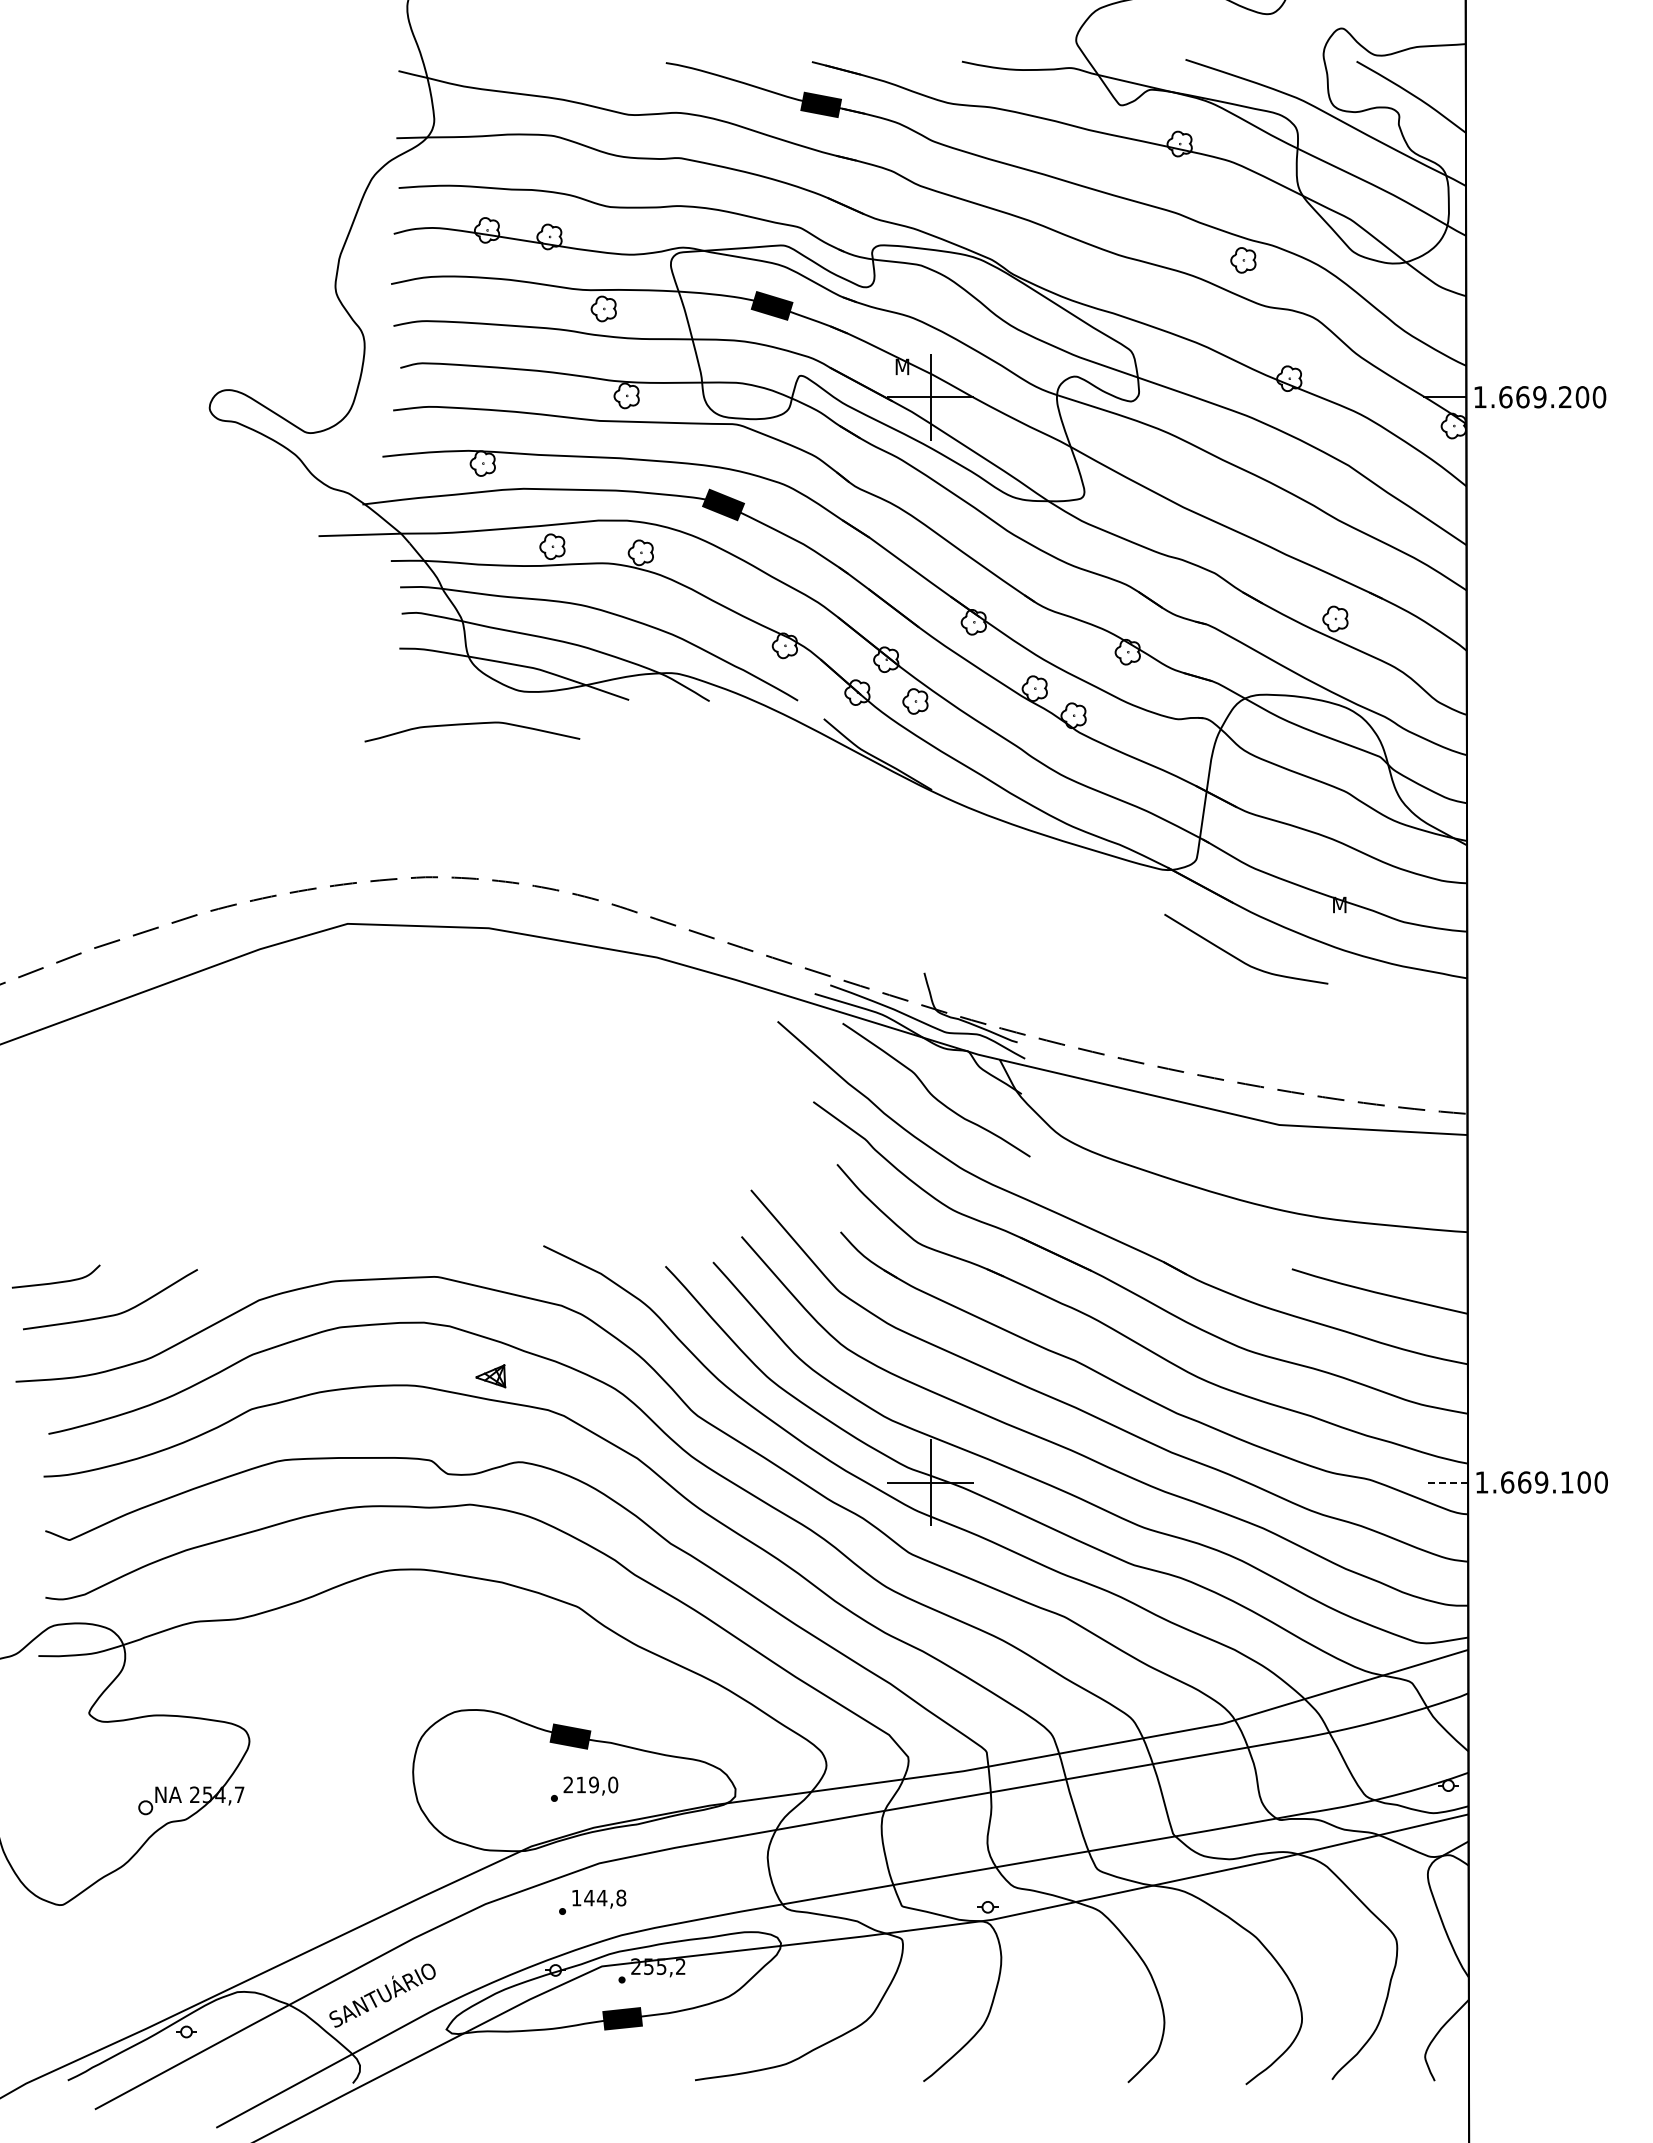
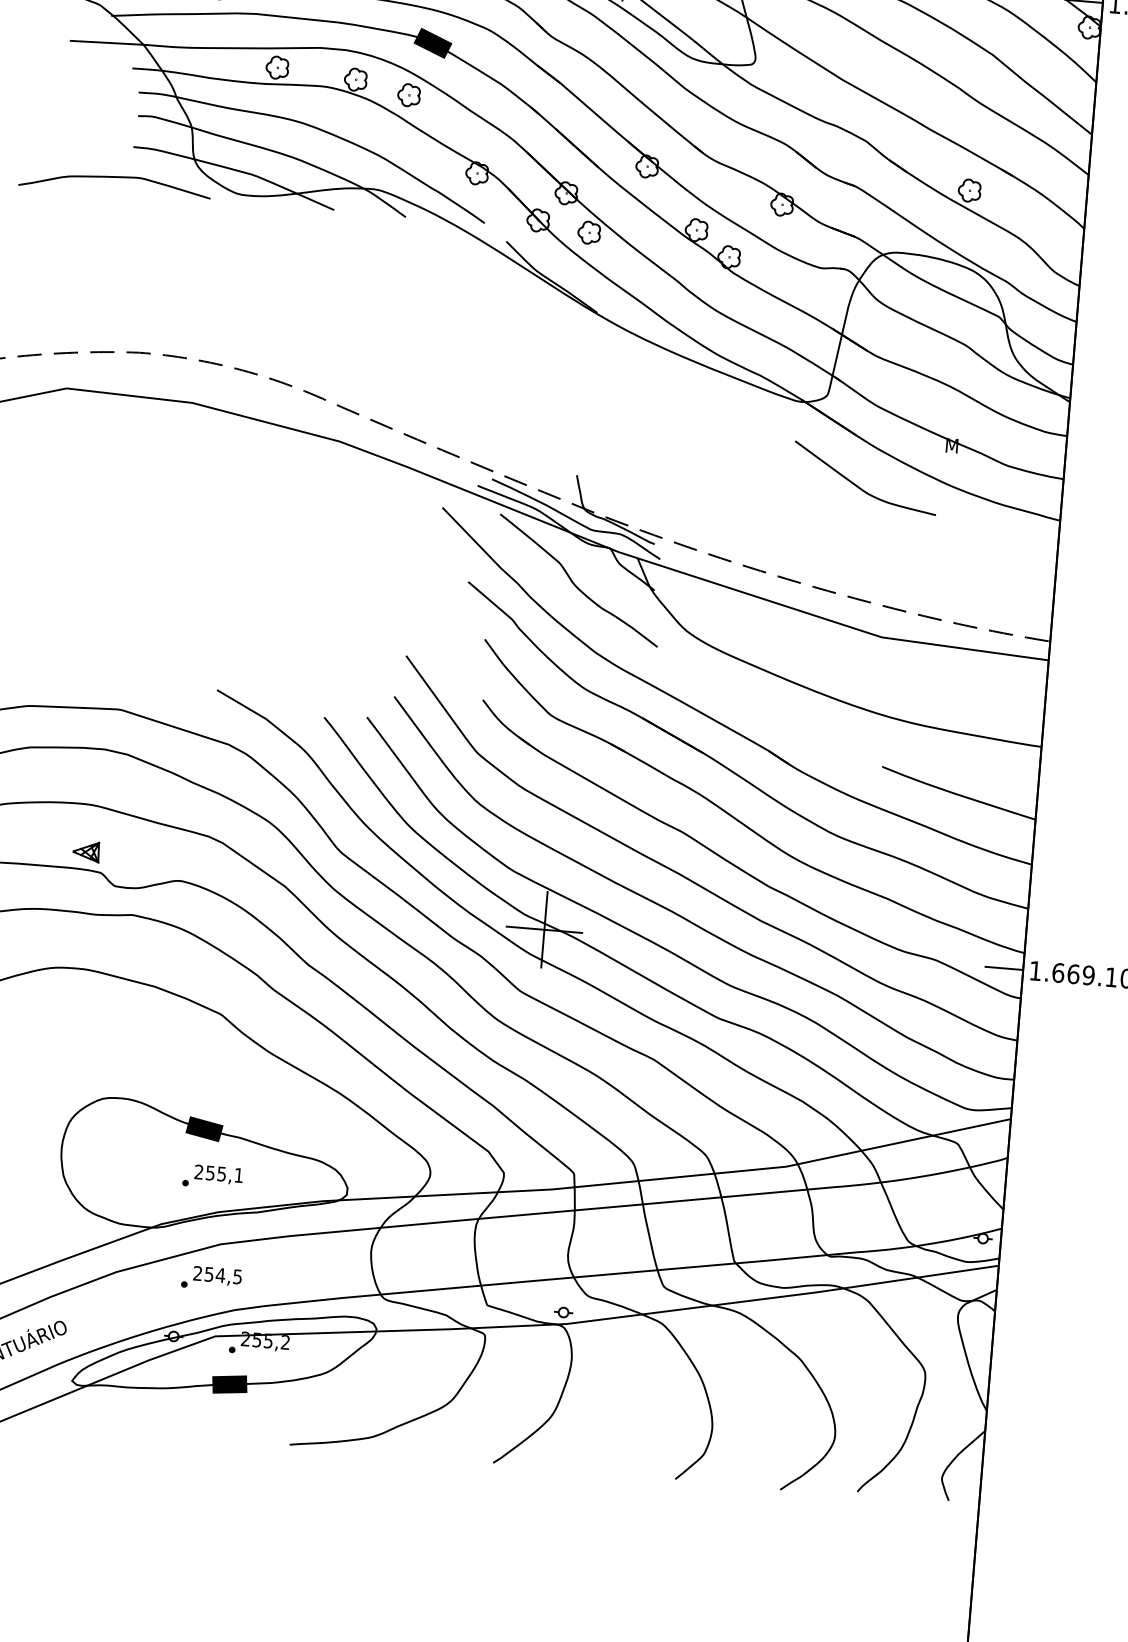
part: (701, 564) -> (408, 94), added
curve: (472, 724) -> (115, 177), moved
part: (490, 1376) -> (86, 851), moved
line: (1446, 1482) -> (1003, 968), dashed -> solid
text: (597, 1784) -> (224, 1173), 219,0 -> 255,1
text: (598, 1897) -> (217, 1274), 144,8 -> 254,5

